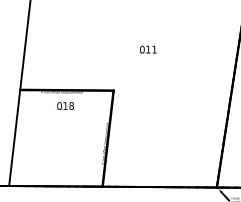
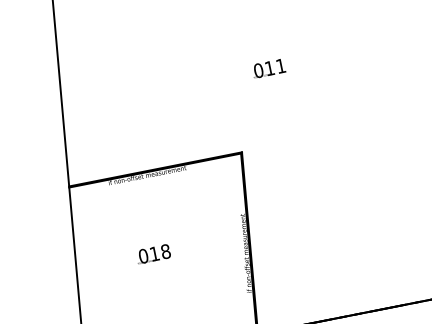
text: (147, 49) -> (268, 68), moved
text: (64, 105) -> (152, 253), moved

